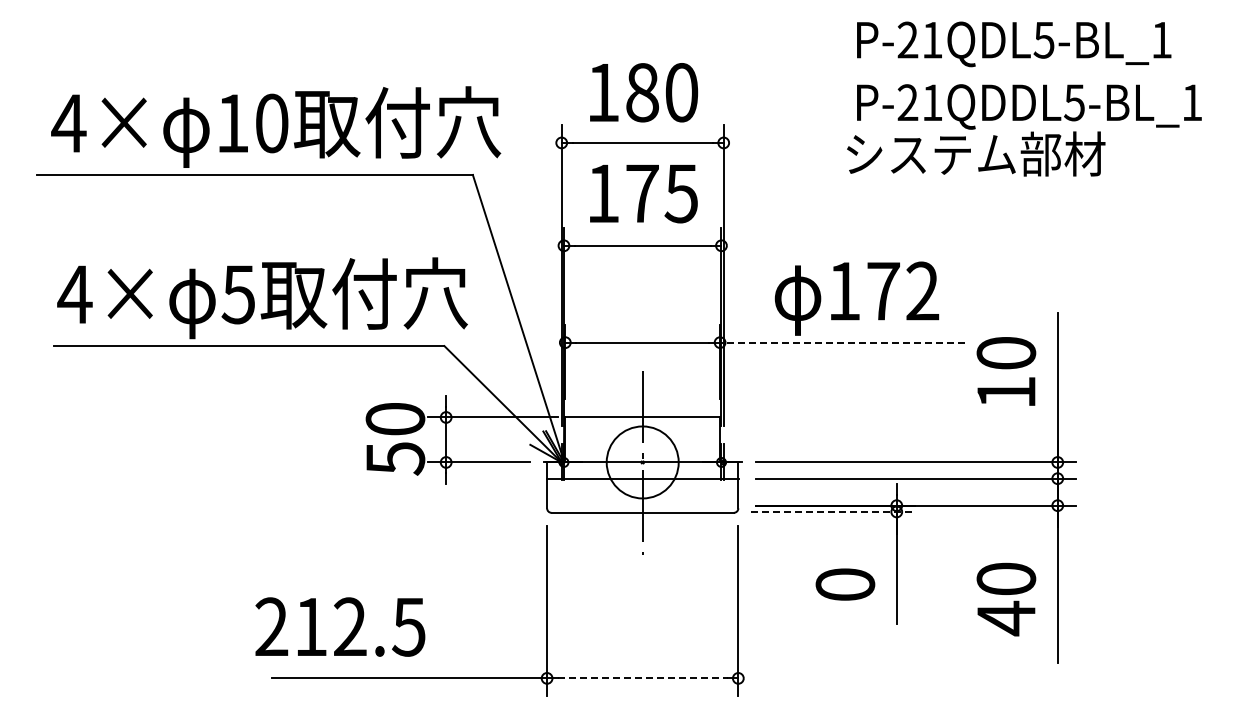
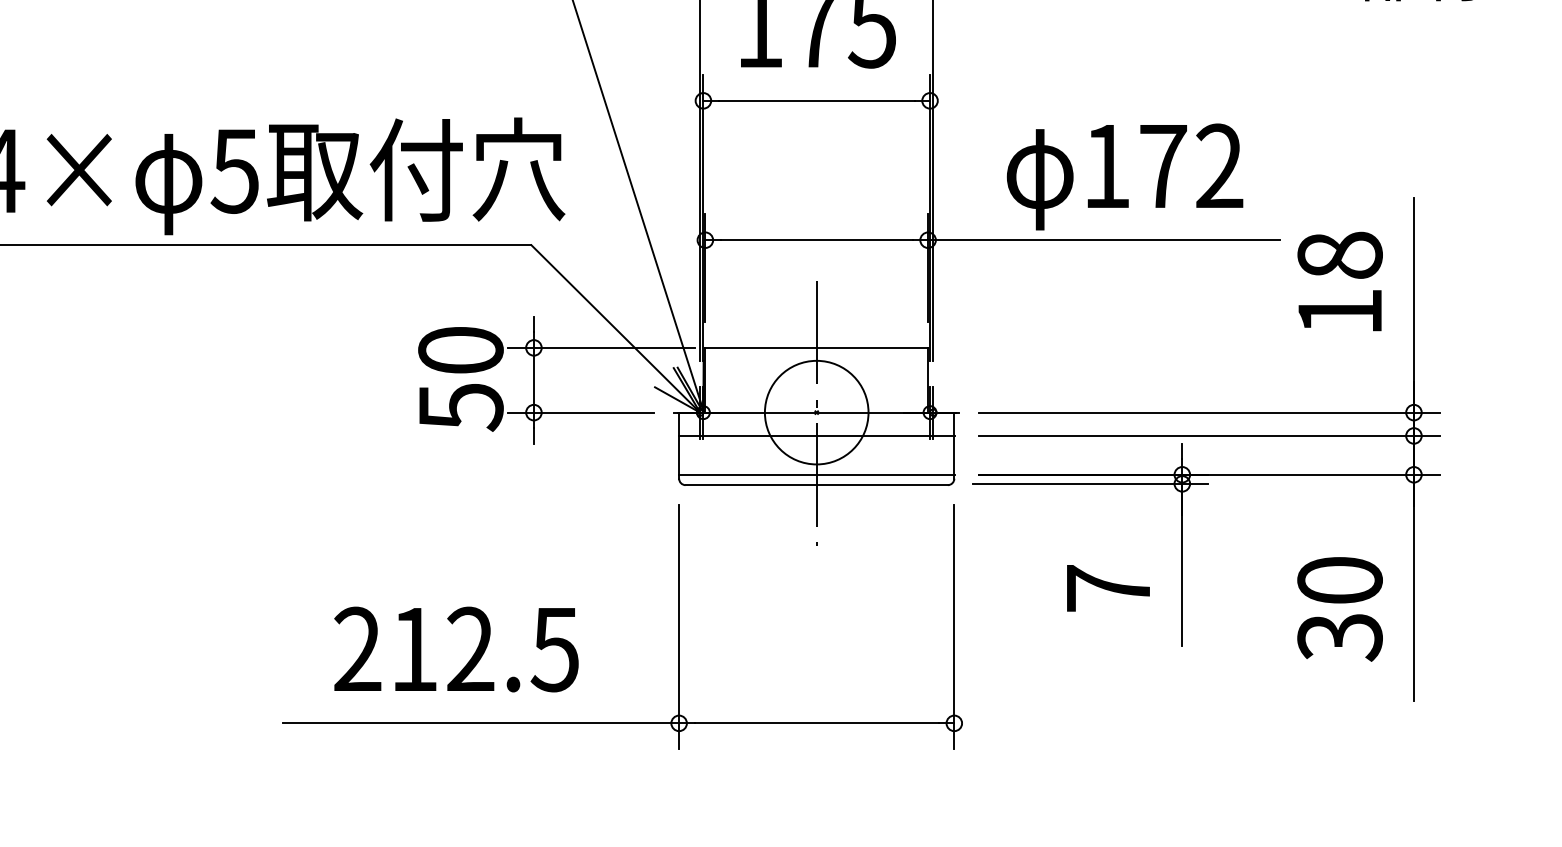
line: (841, 342) -> (1102, 240), dashed -> solid
text: (1005, 352) -> (1338, 254), 10 -> 18
line: (642, 505) -> (816, 474), added
line: (832, 511) -> (1089, 483), dashed -> solid
text: (845, 584) -> (1108, 588), 0 -> 7
text: (1006, 618) -> (1340, 637), 40 -> 30
text: (340, 626) -> (456, 648), moved
line: (642, 678) -> (816, 723), dashed -> solid

